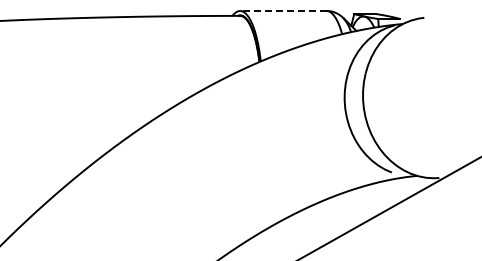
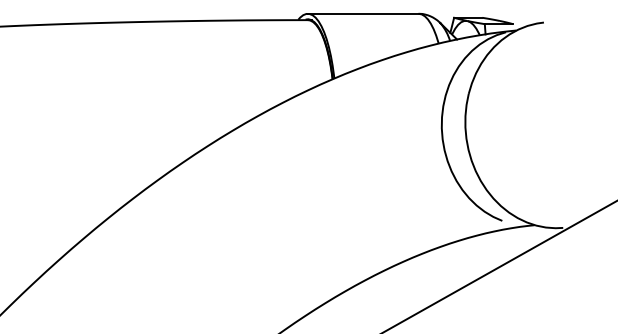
line: (282, 10) -> (362, 13), dashed -> solid

